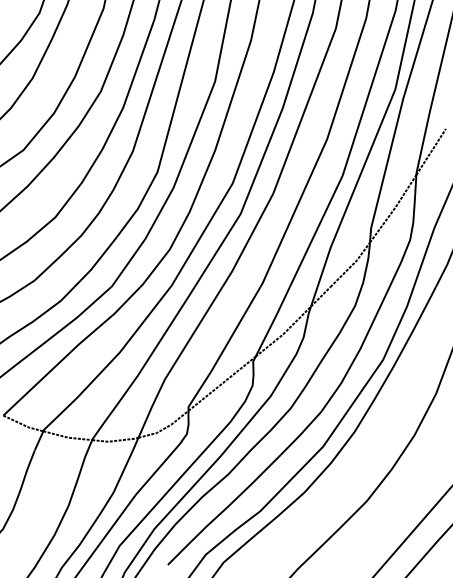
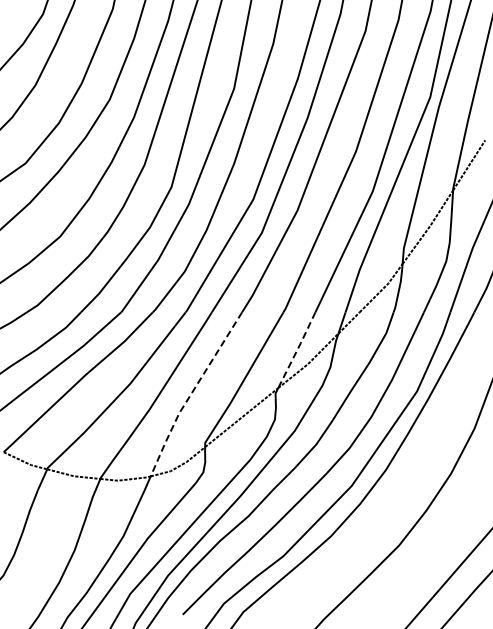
line: (273, 322) -> (297, 350), solid -> dashed
line: (175, 361) -> (191, 393), solid -> dashed

